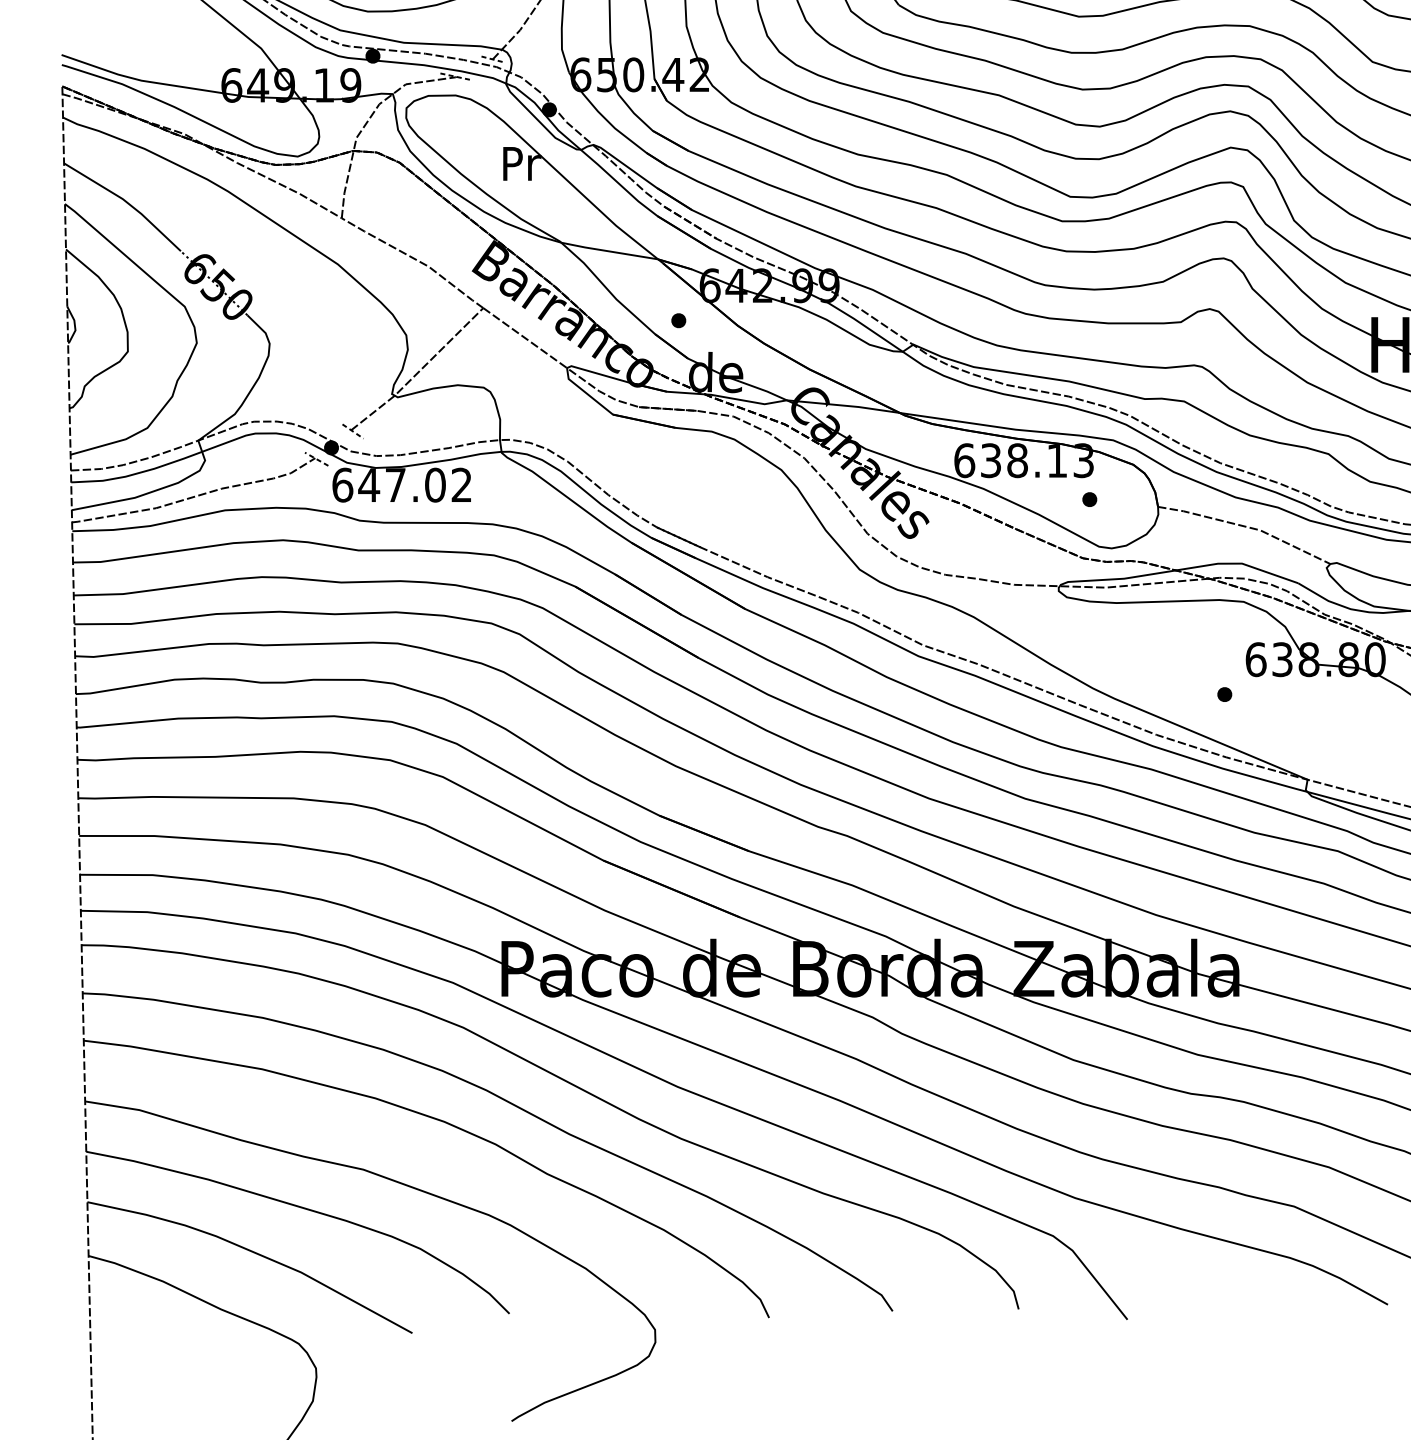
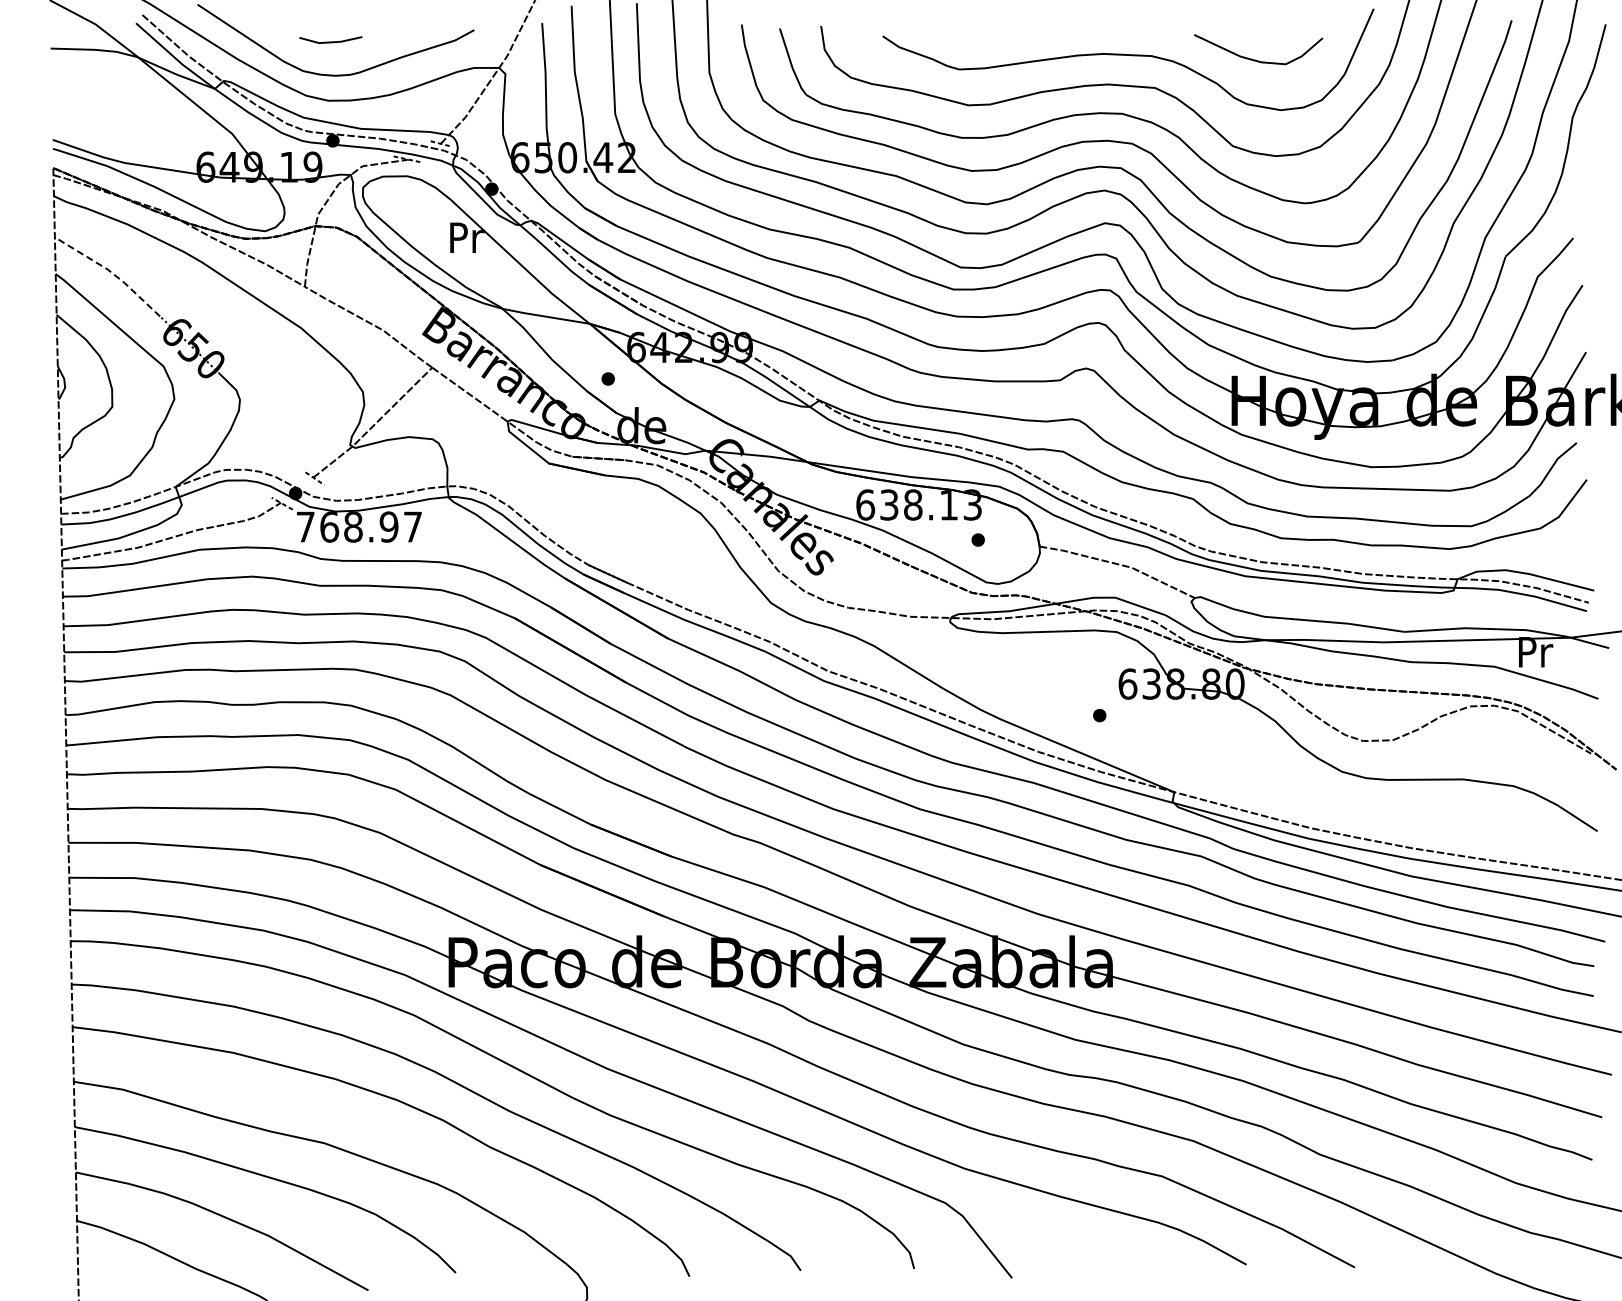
line: (125, 201) -> (110, 271), solid -> dashed
text: (401, 484) -> (358, 526), 647.02 -> 768.97

